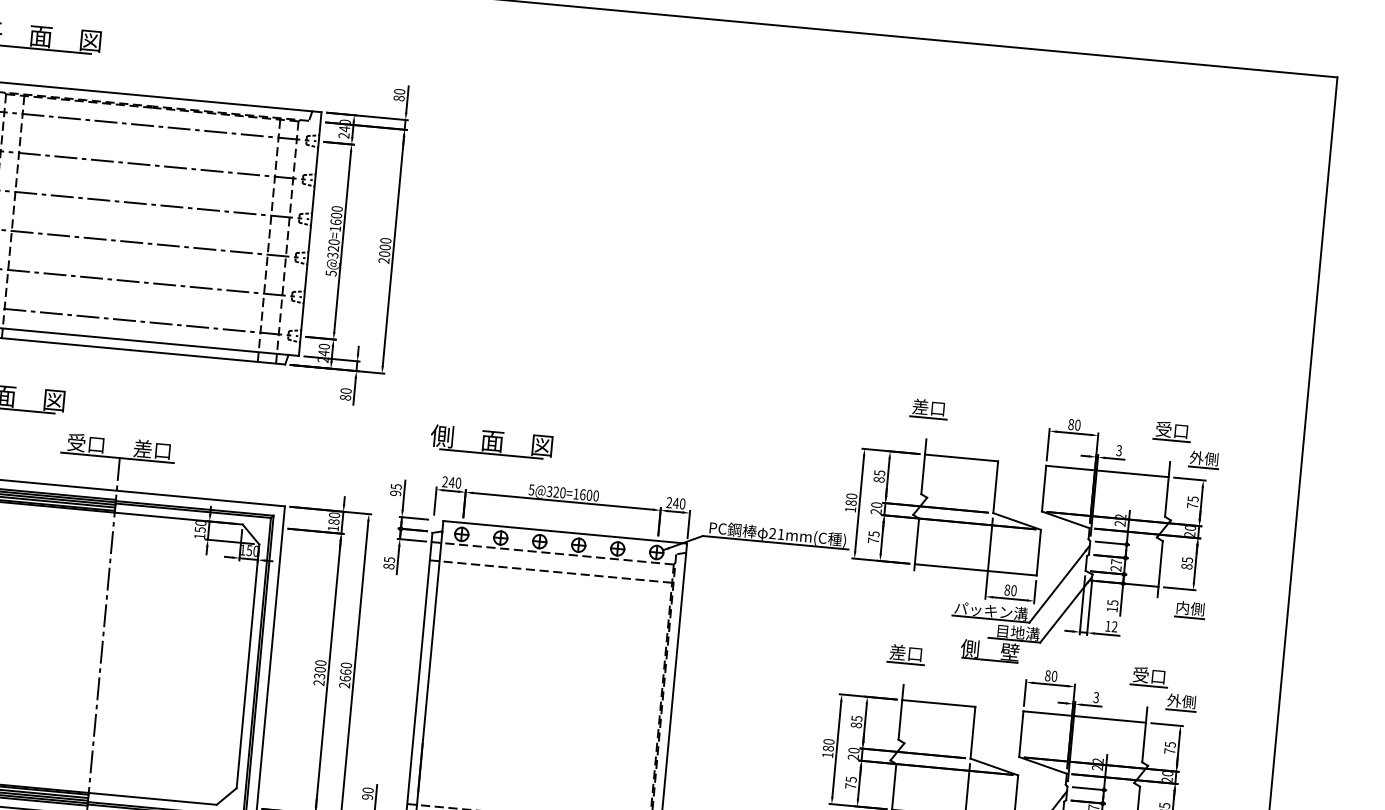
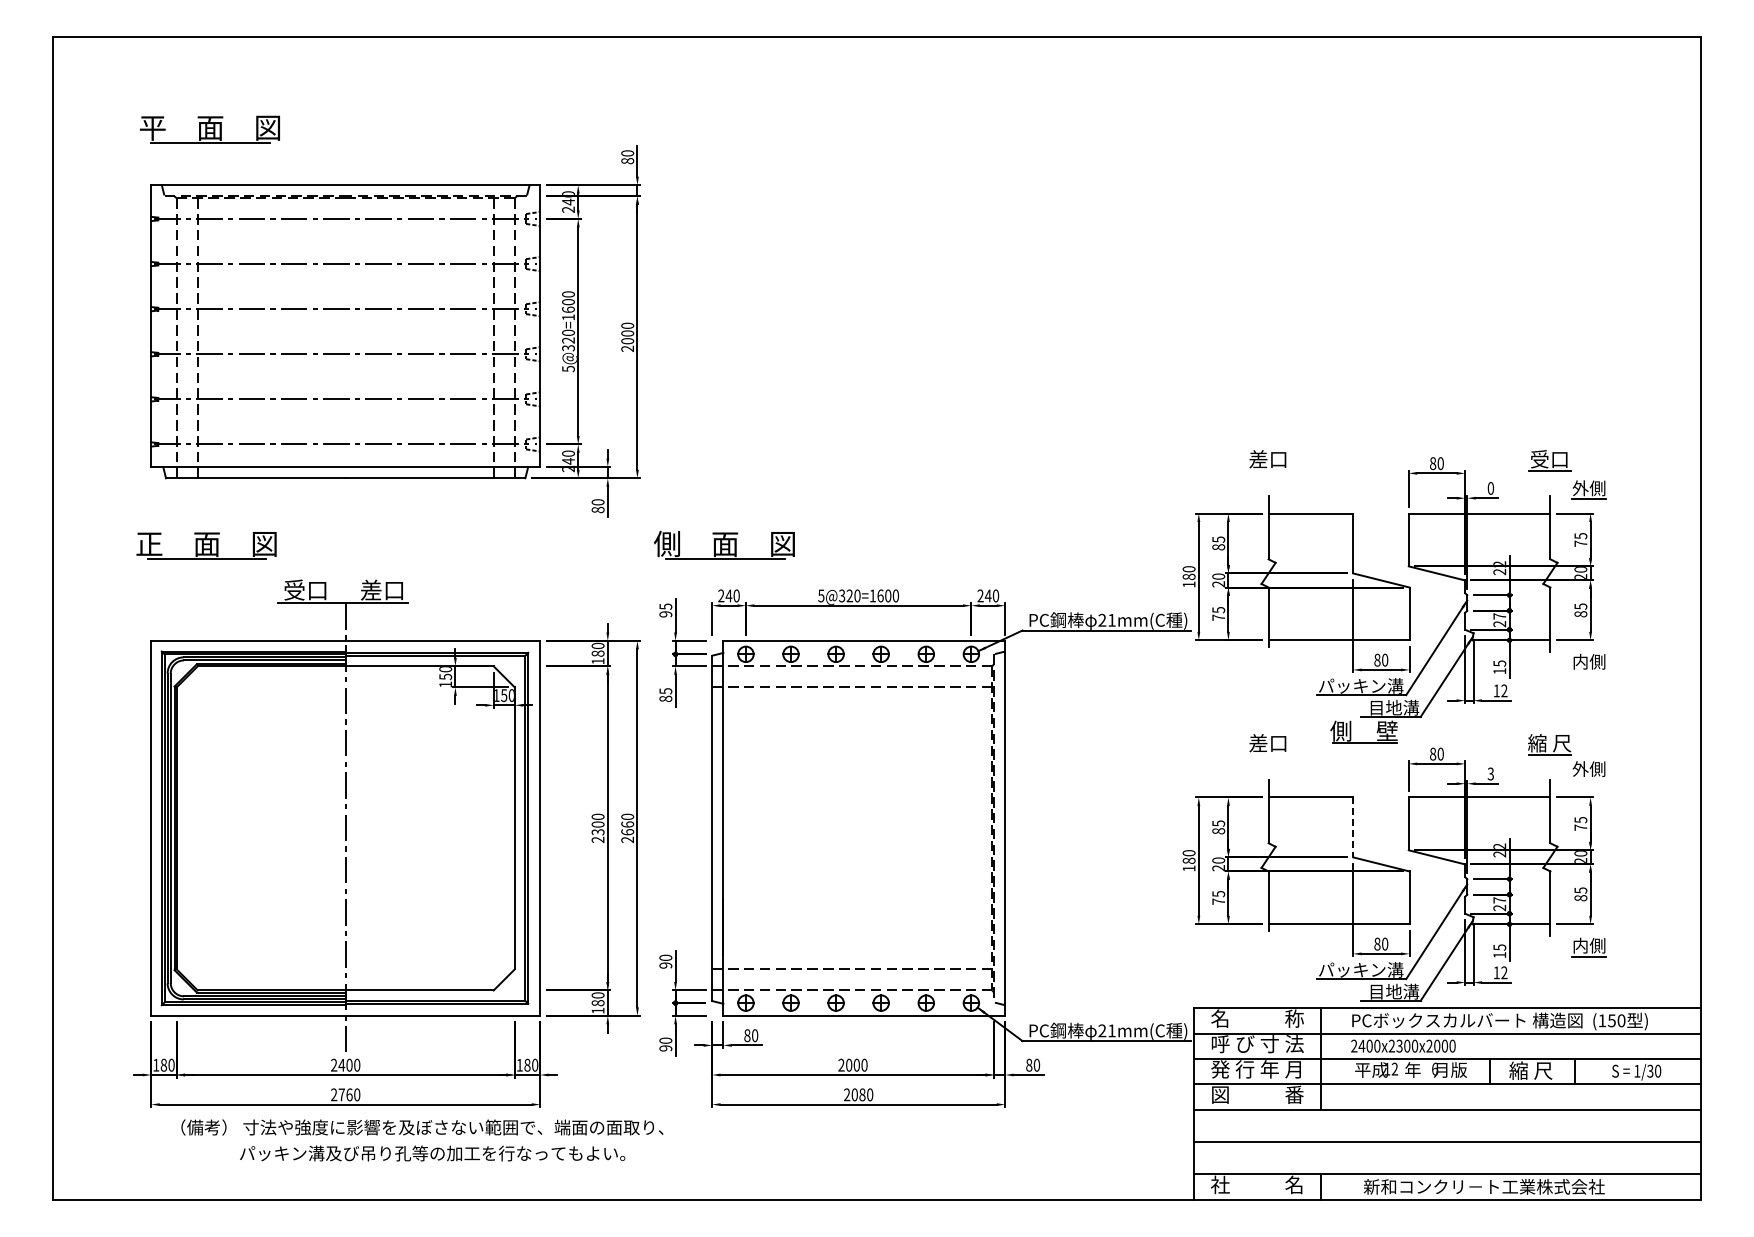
line: (928, 418) -> (1268, 471), removed
part: (491, 442) -> (724, 545), moved
text: (1118, 450) -> (1490, 488), 3 -> 0
line: (1189, 617) -> (1589, 672), removed
line: (905, 663) -> (1268, 755), removed
text: (1149, 675) -> (1549, 743), 受口 -> 縮 尺
line: (1181, 710) -> (1589, 779), removed
line: (973, 732) -> (1353, 827), solid -> dashed

